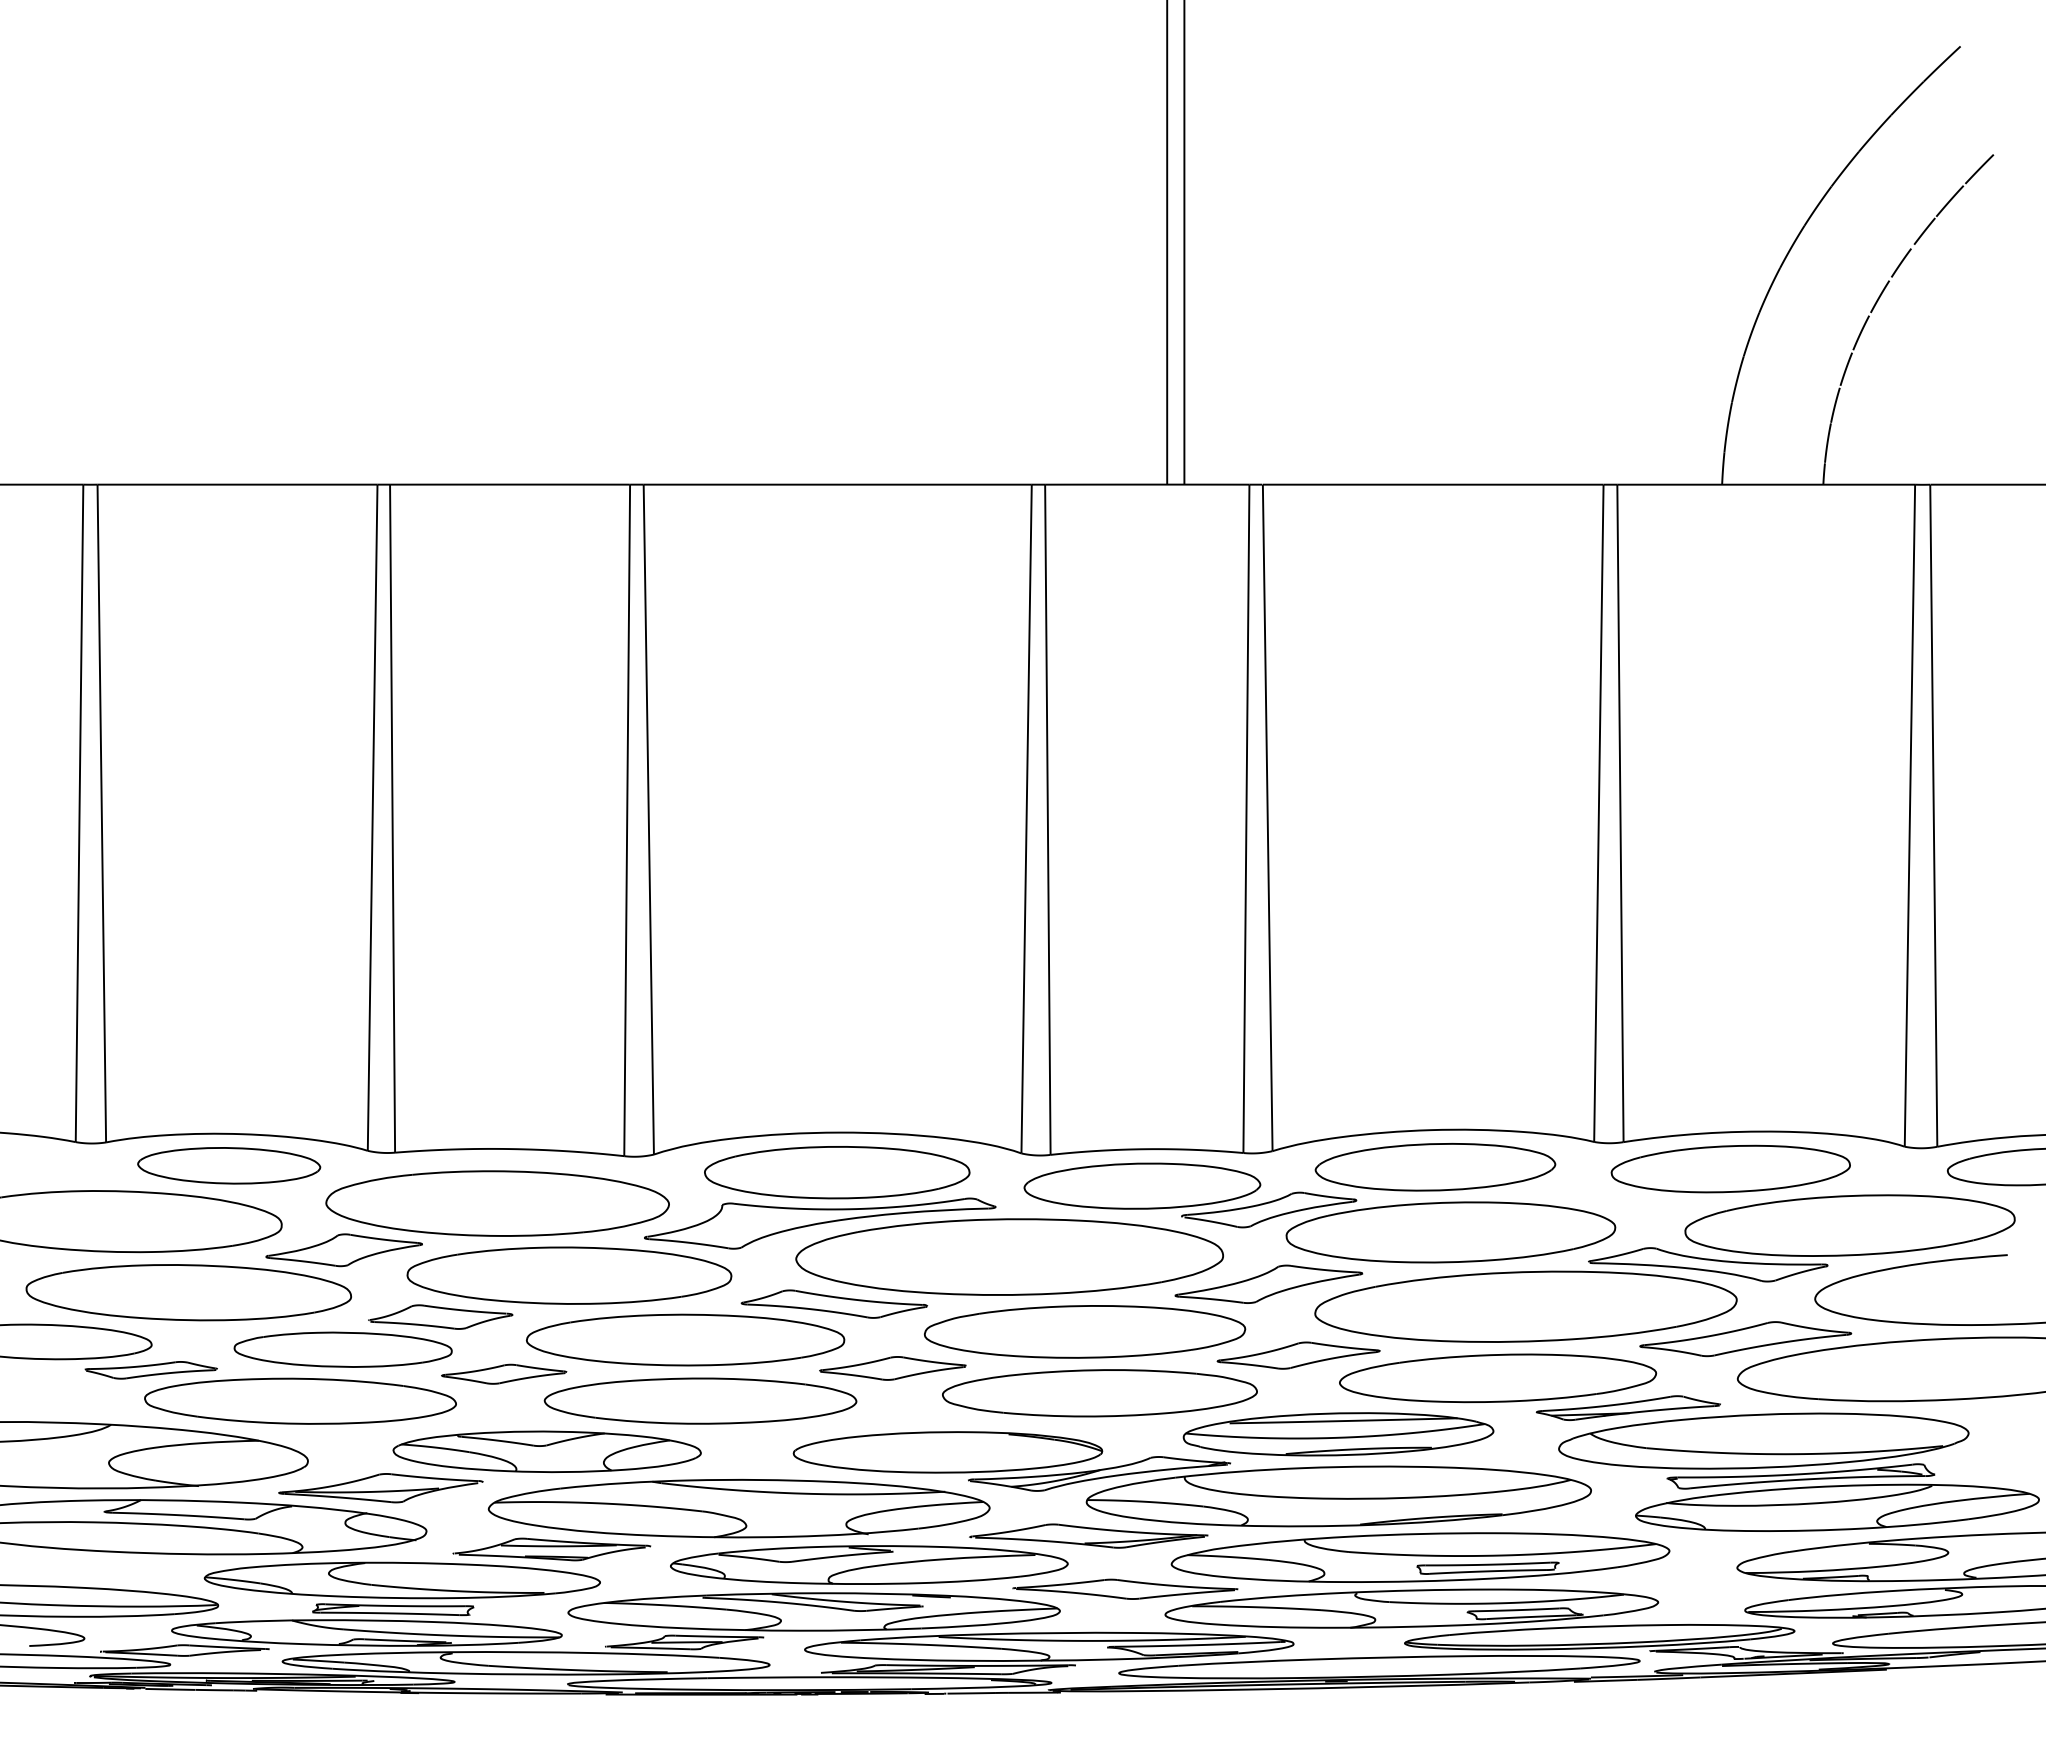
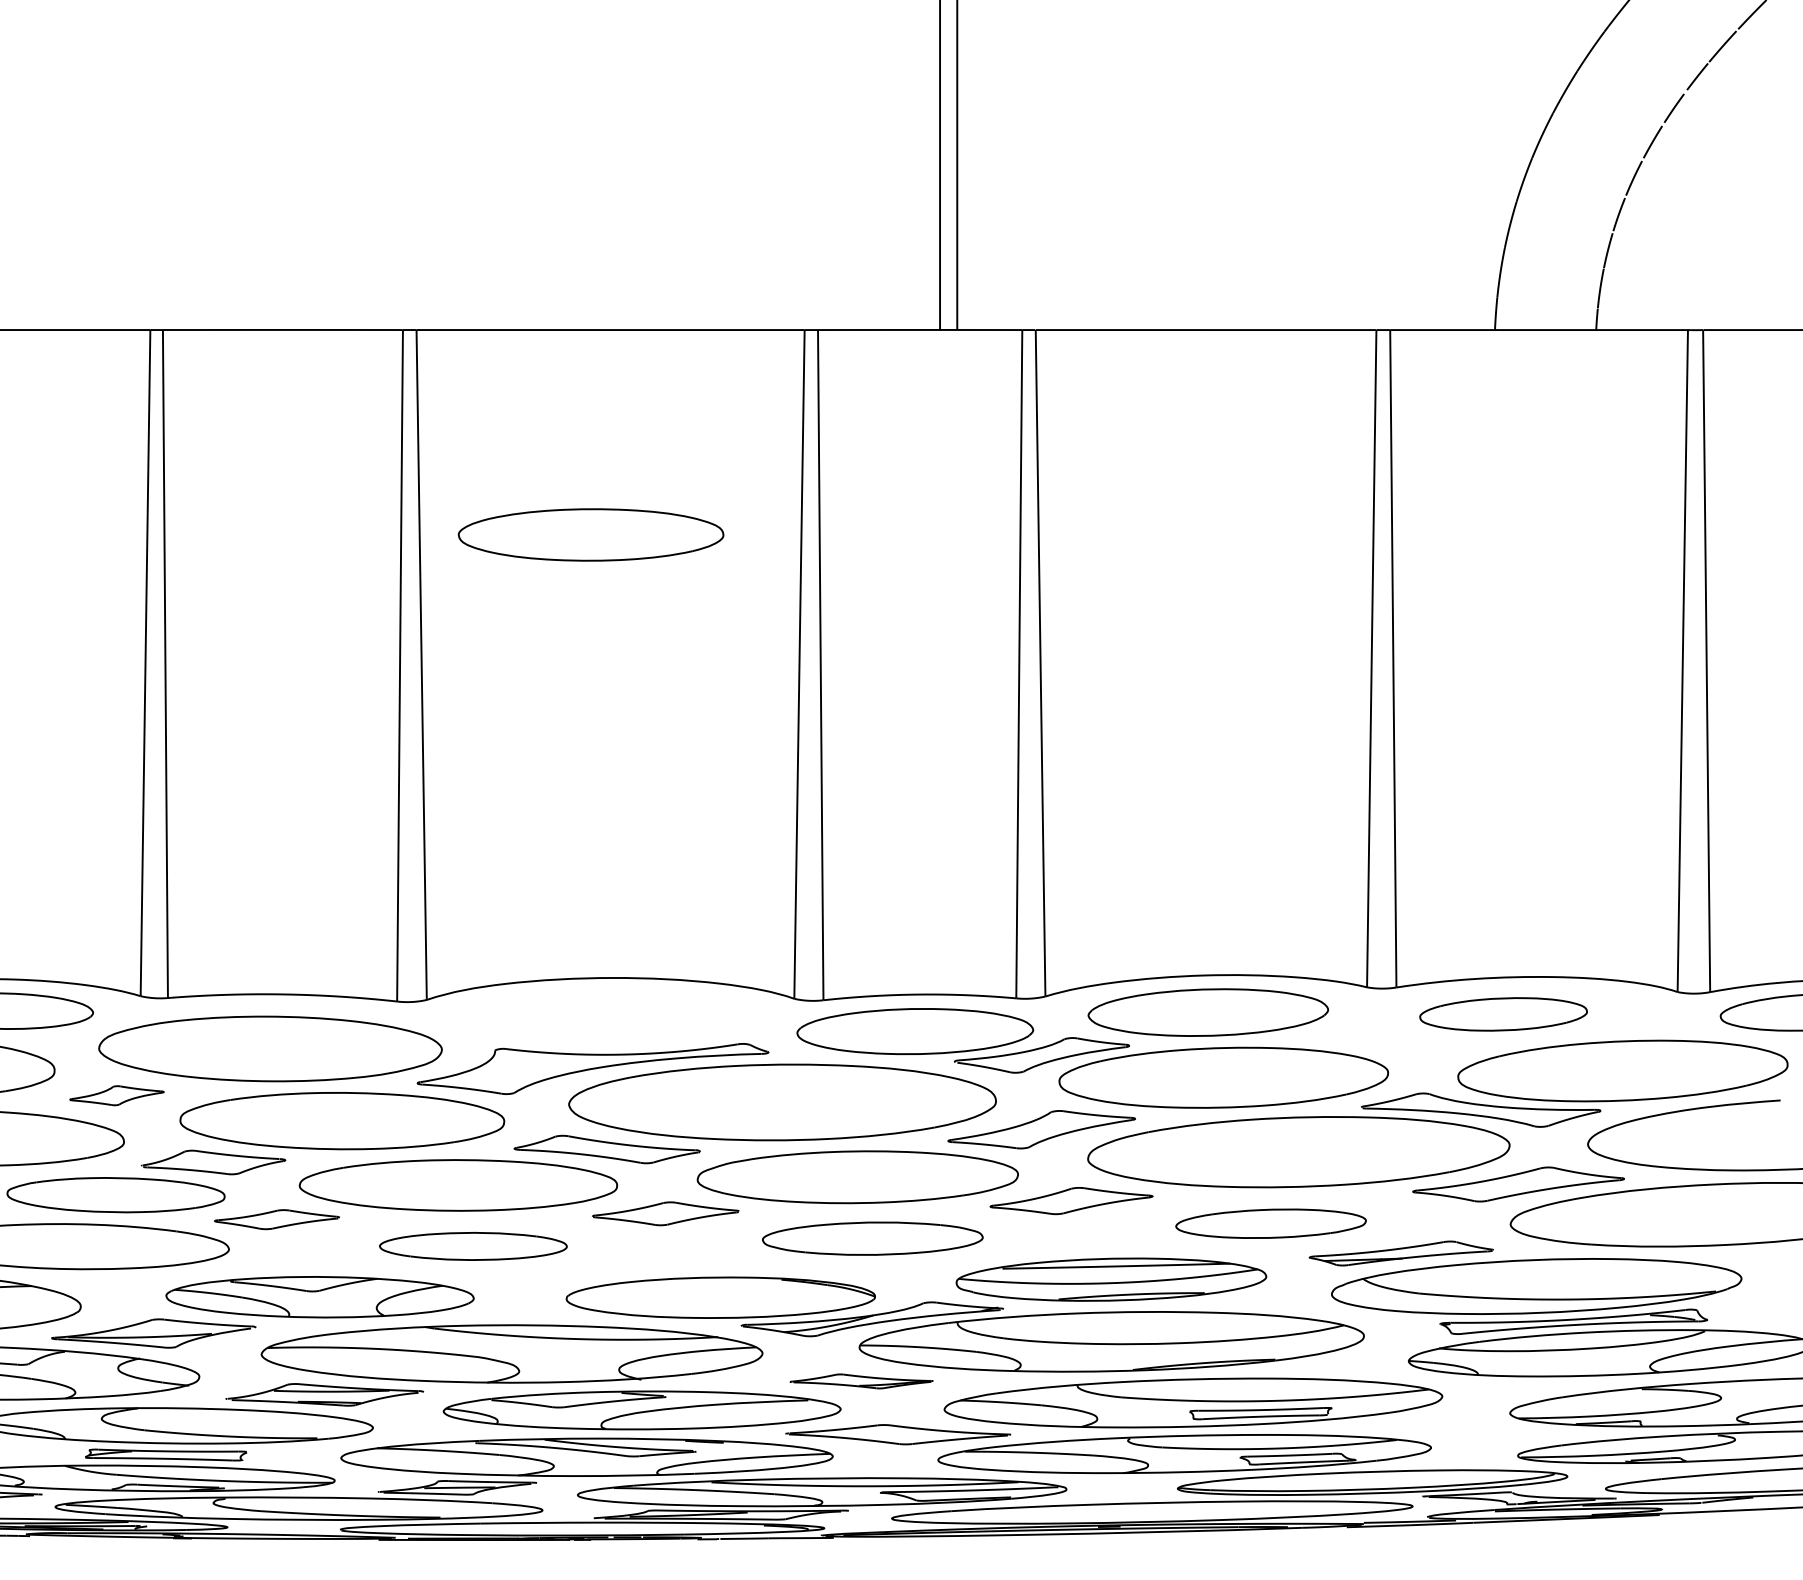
part: (1730, 1168) -> (1503, 1013), size x0.7
part: (837, 1172) -> (591, 534), moved
part: (343, 1250) -> (116, 1095), size x0.6
part: (1498, 1378) -> (1271, 1223), size x0.6
part: (1099, 1393) -> (872, 1238), size x0.7
part: (700, 1400) -> (473, 1245), size x0.6
part: (1088, 1535) -> (861, 1380), size x0.6

